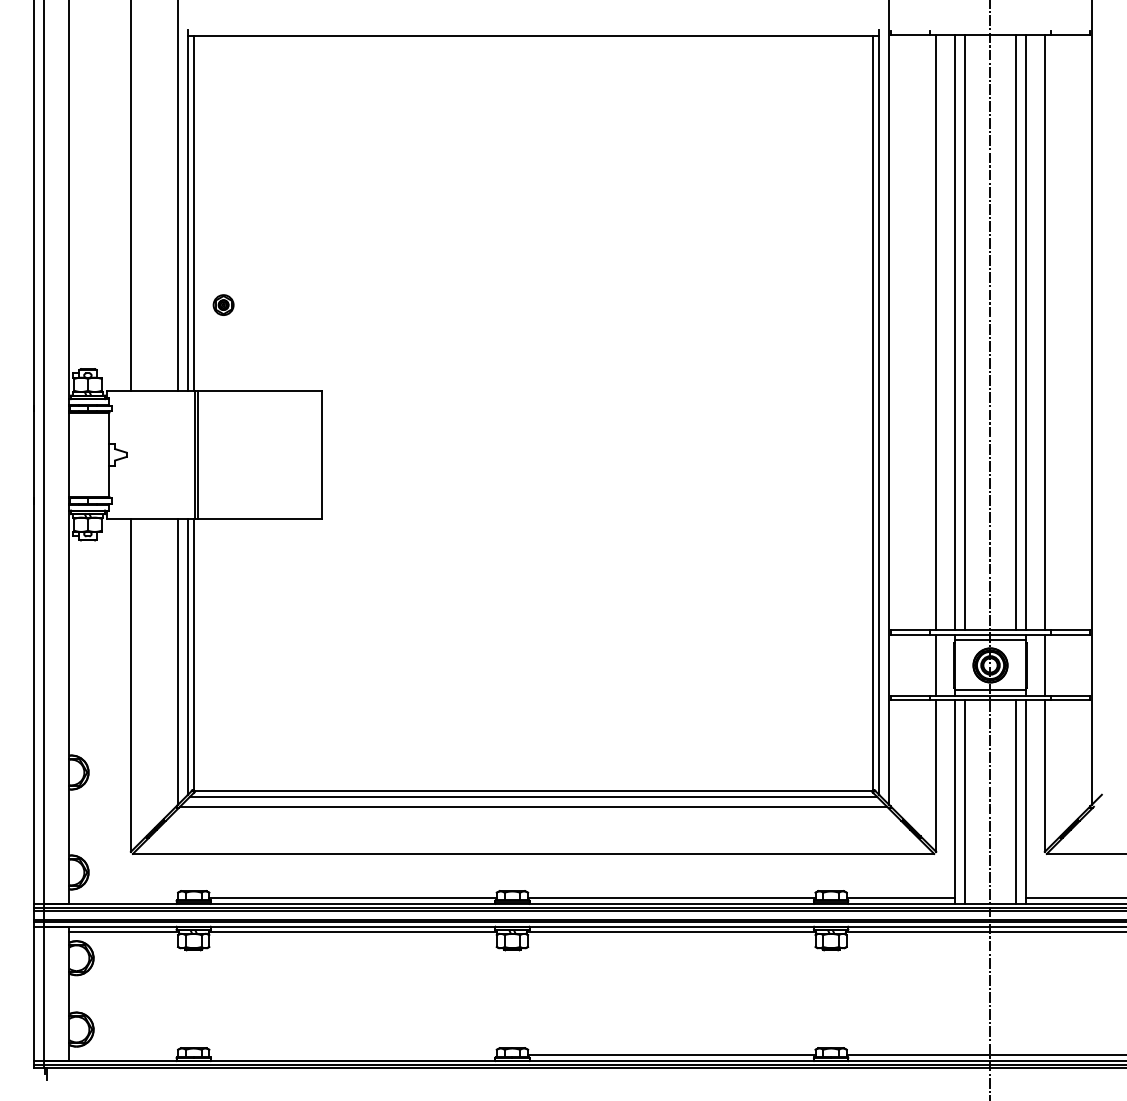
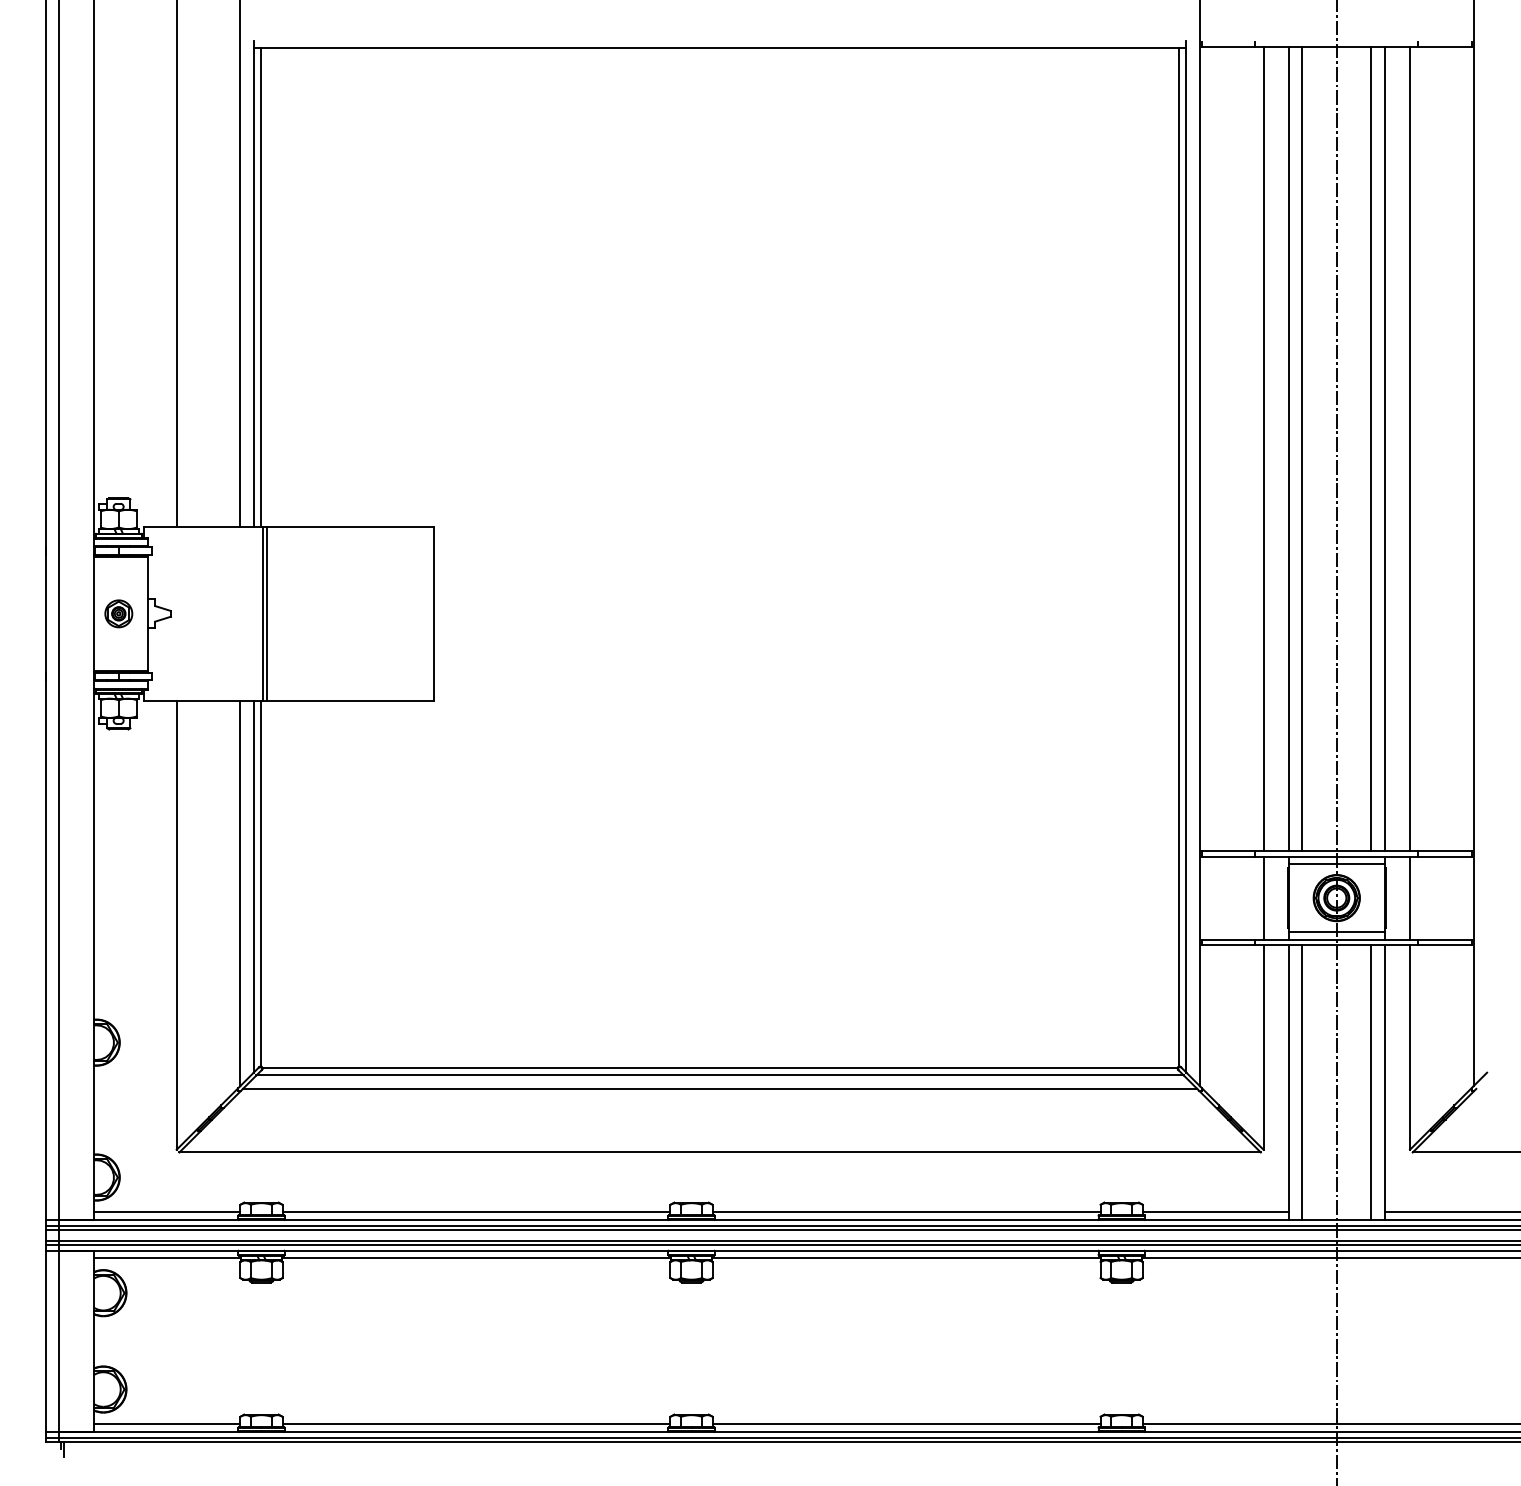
part: (223, 304) -> (118, 613), moved
line: (123, 898) -> (166, 1212), added
line: (123, 1055) -> (166, 1424), added
line: (353, 1055) -> (476, 1424), added

